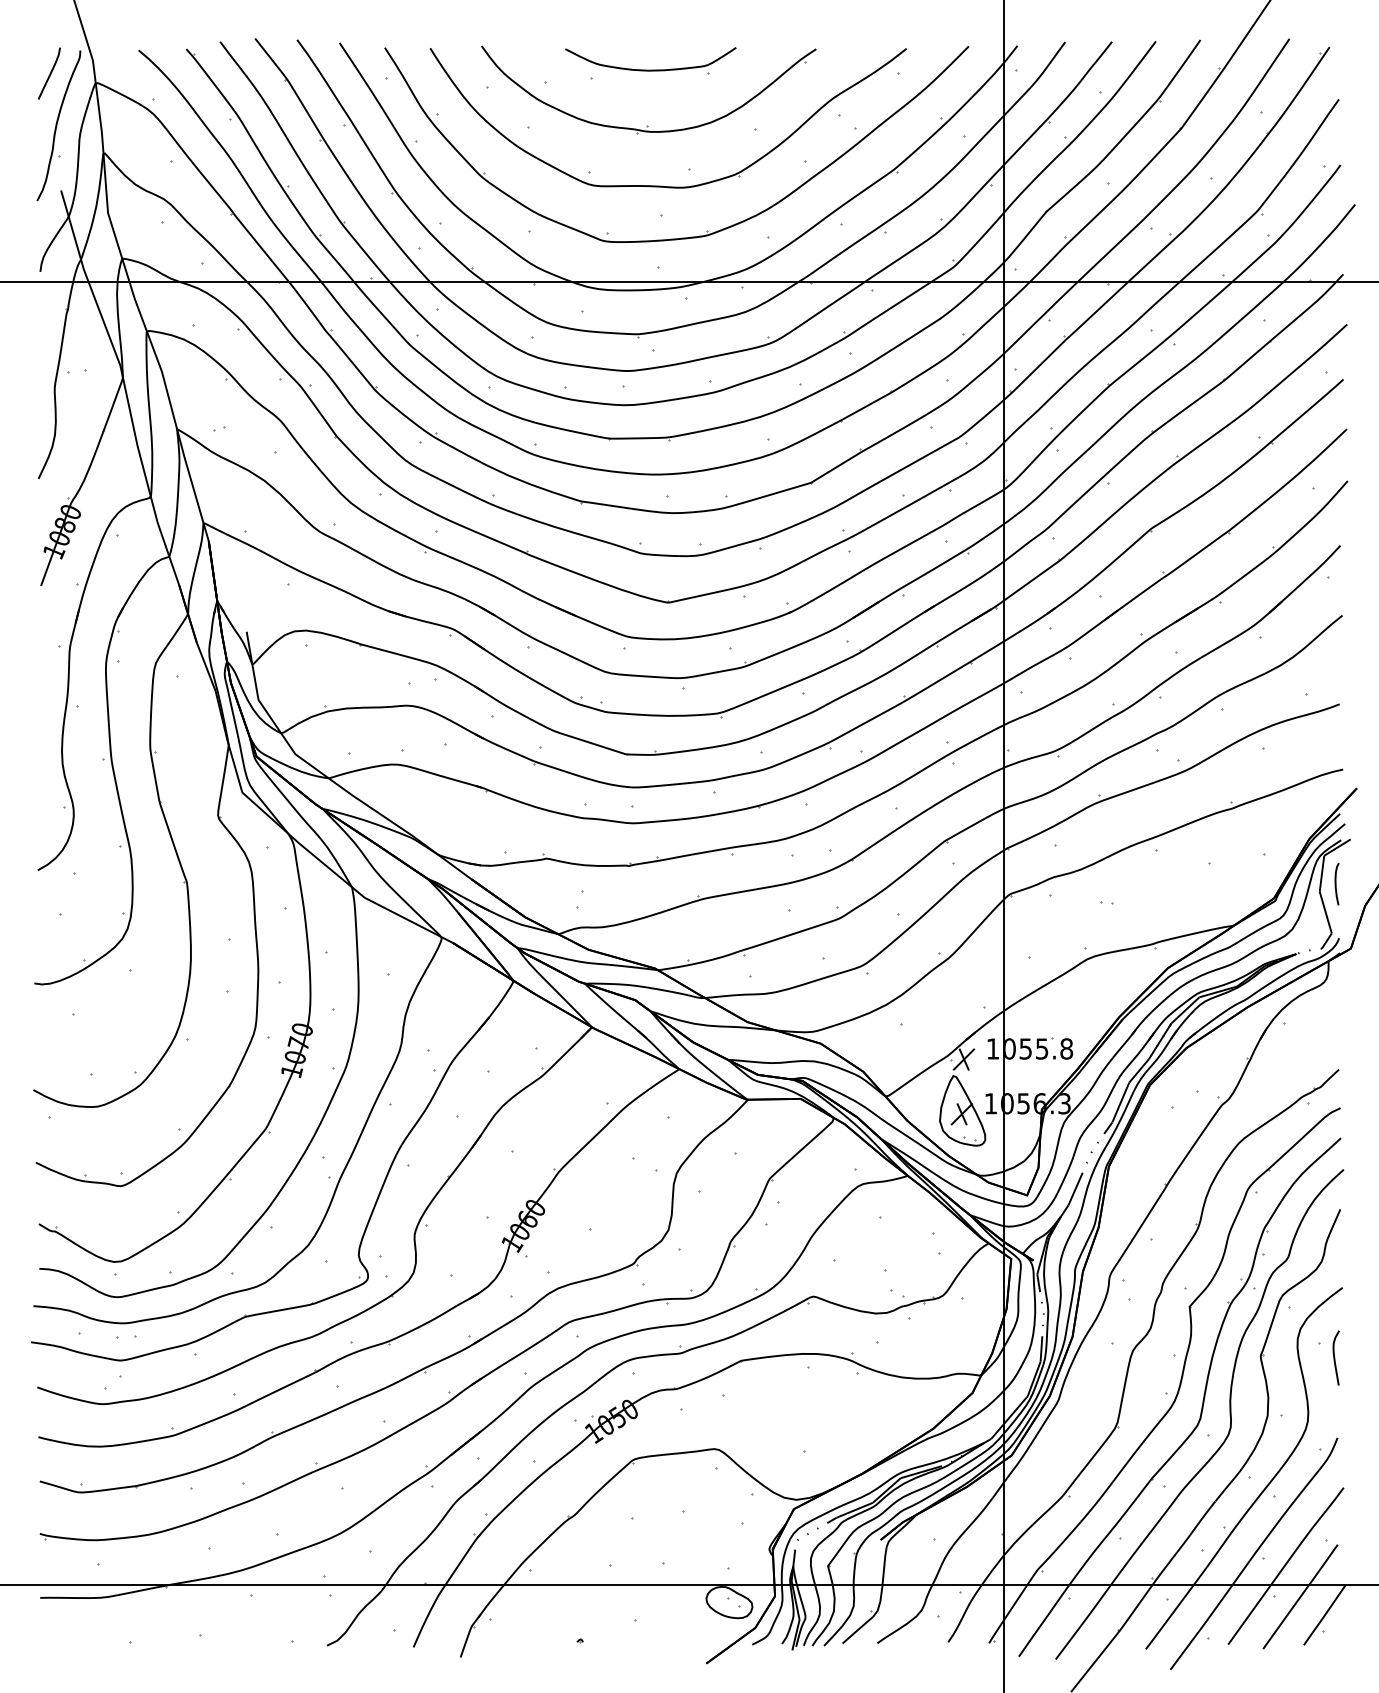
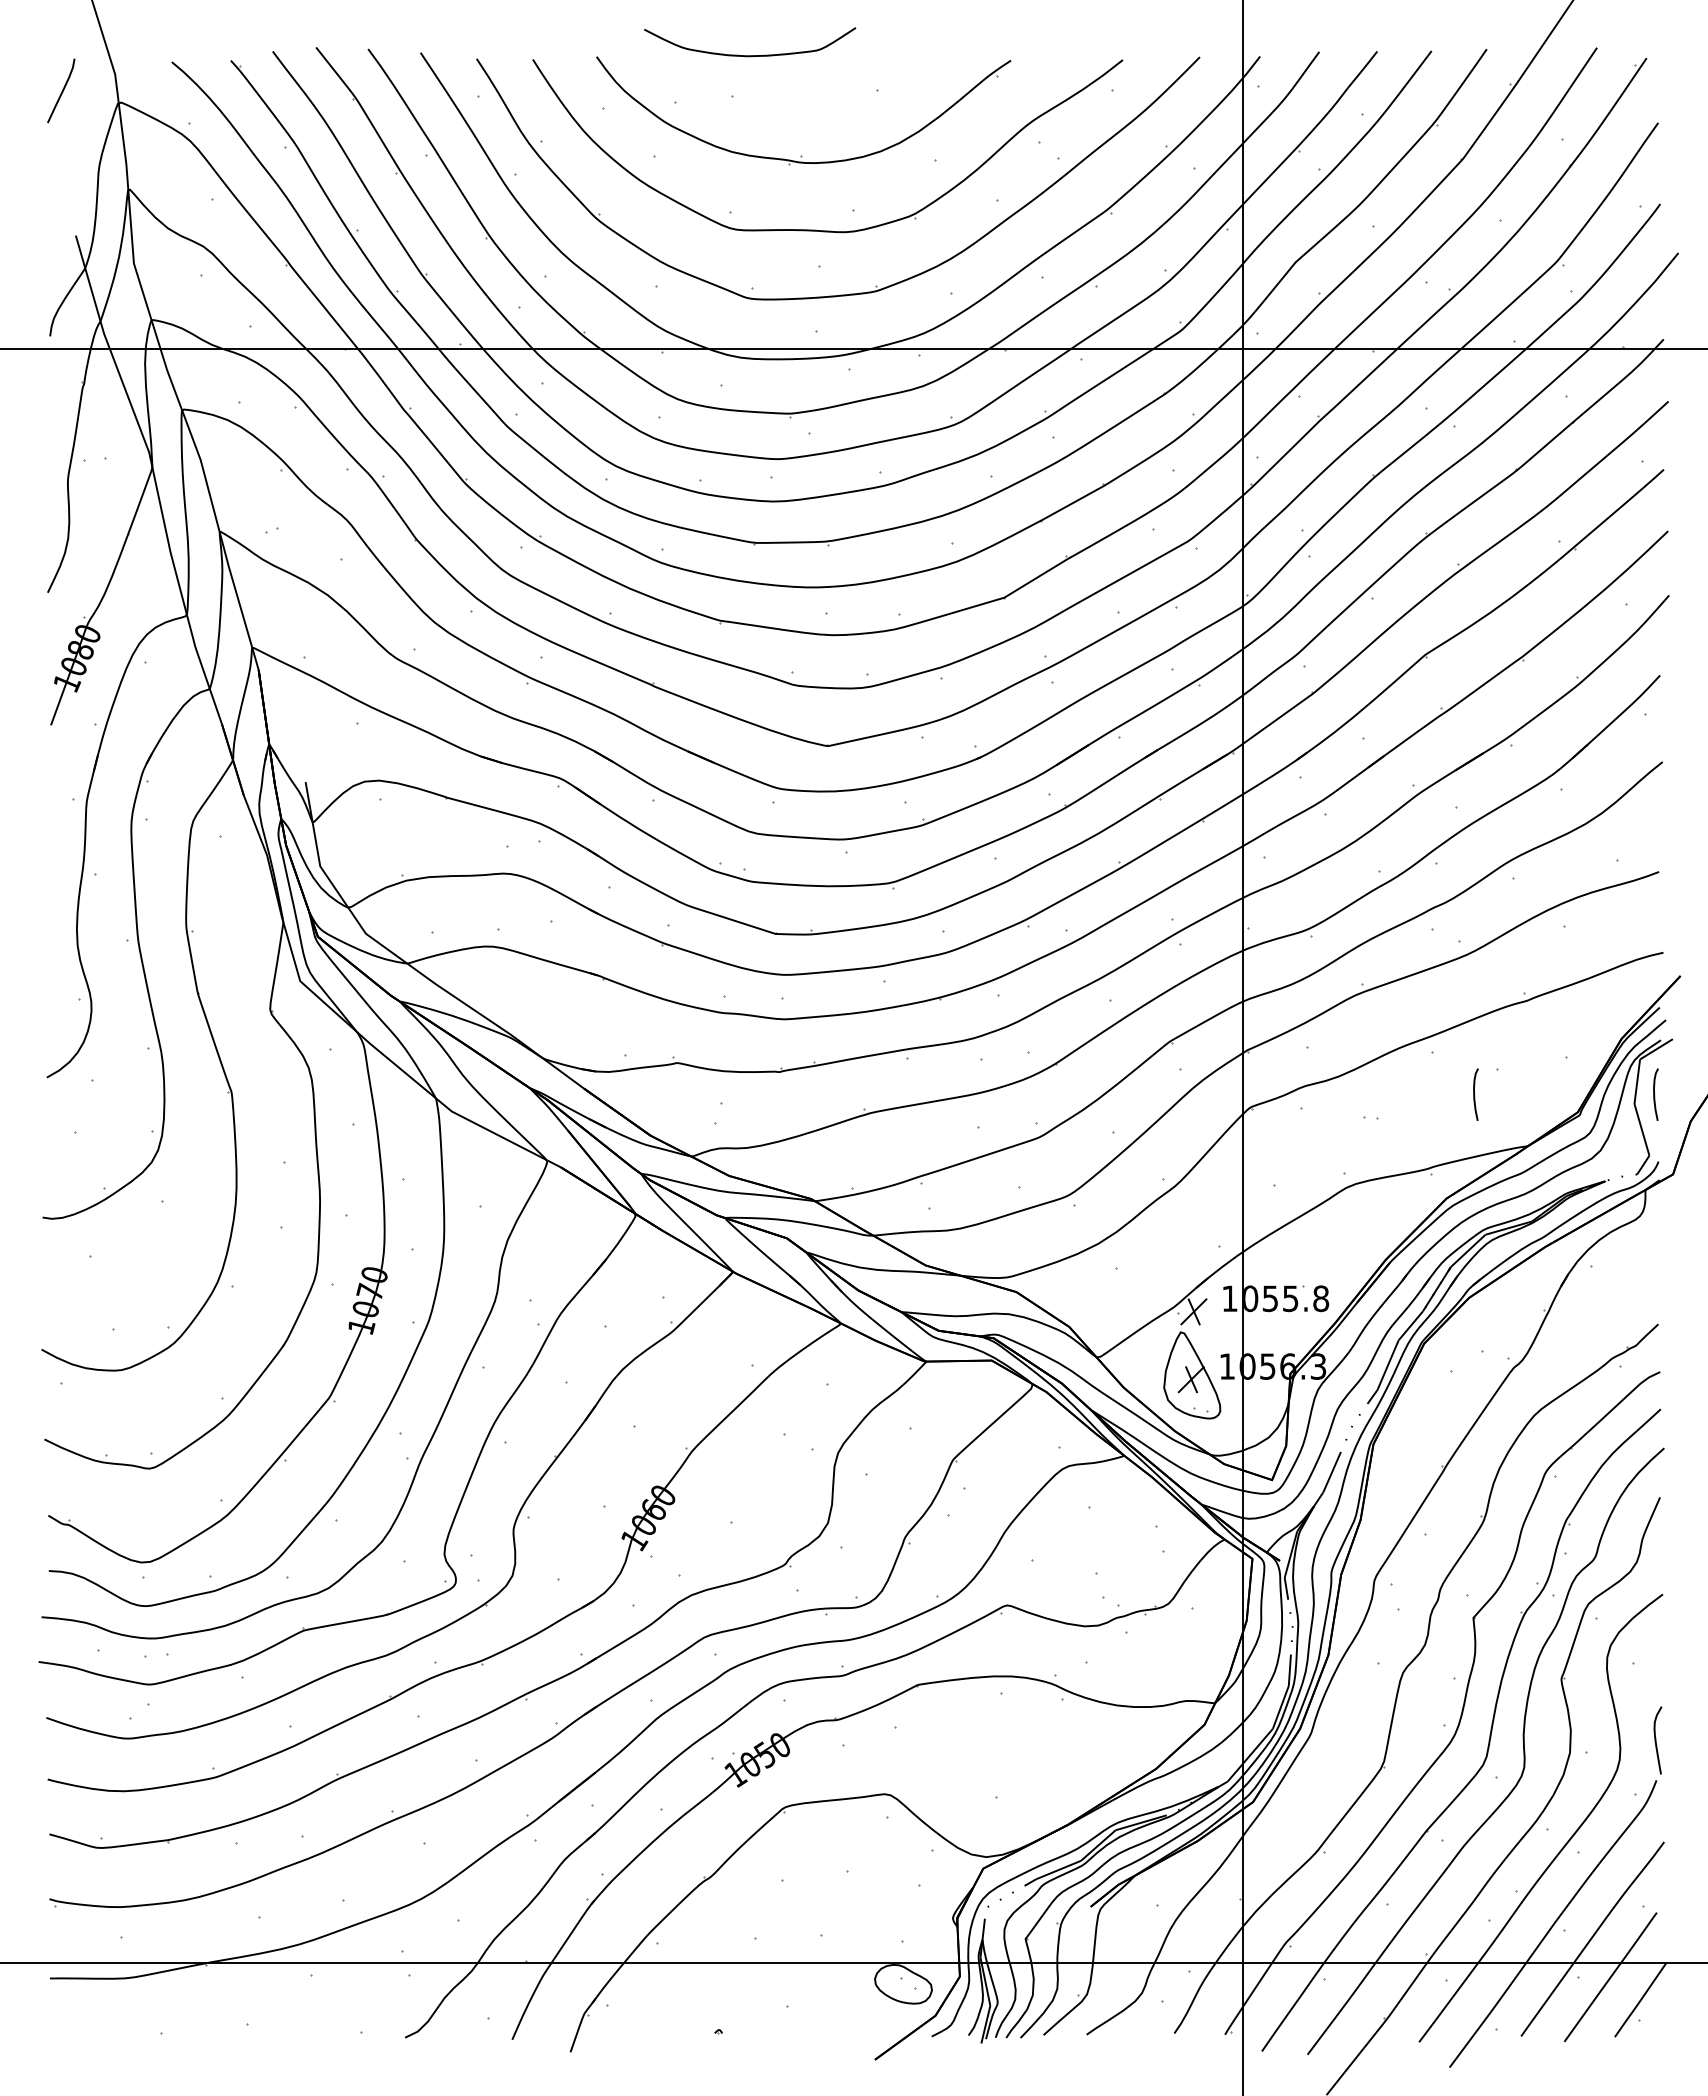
curve: (651, 70) -> (750, 55), moved
part: (58, 125) -> (72, 155), removed
curve: (1191, 884) -> (1475, 1094), added
curve: (1335, 1358) -> (1656, 1740), moved

